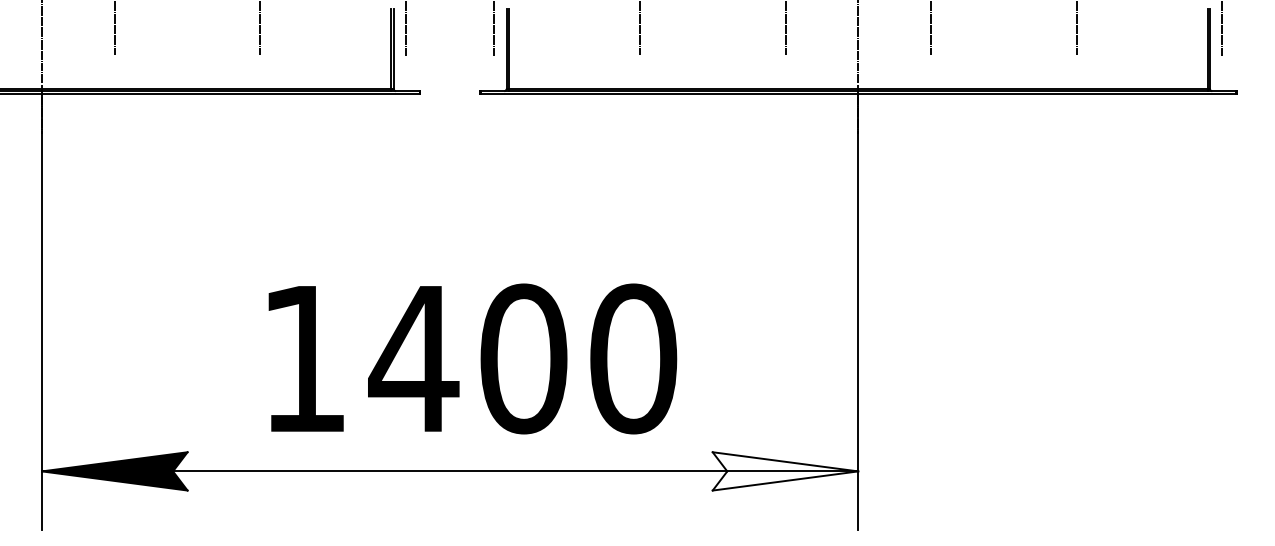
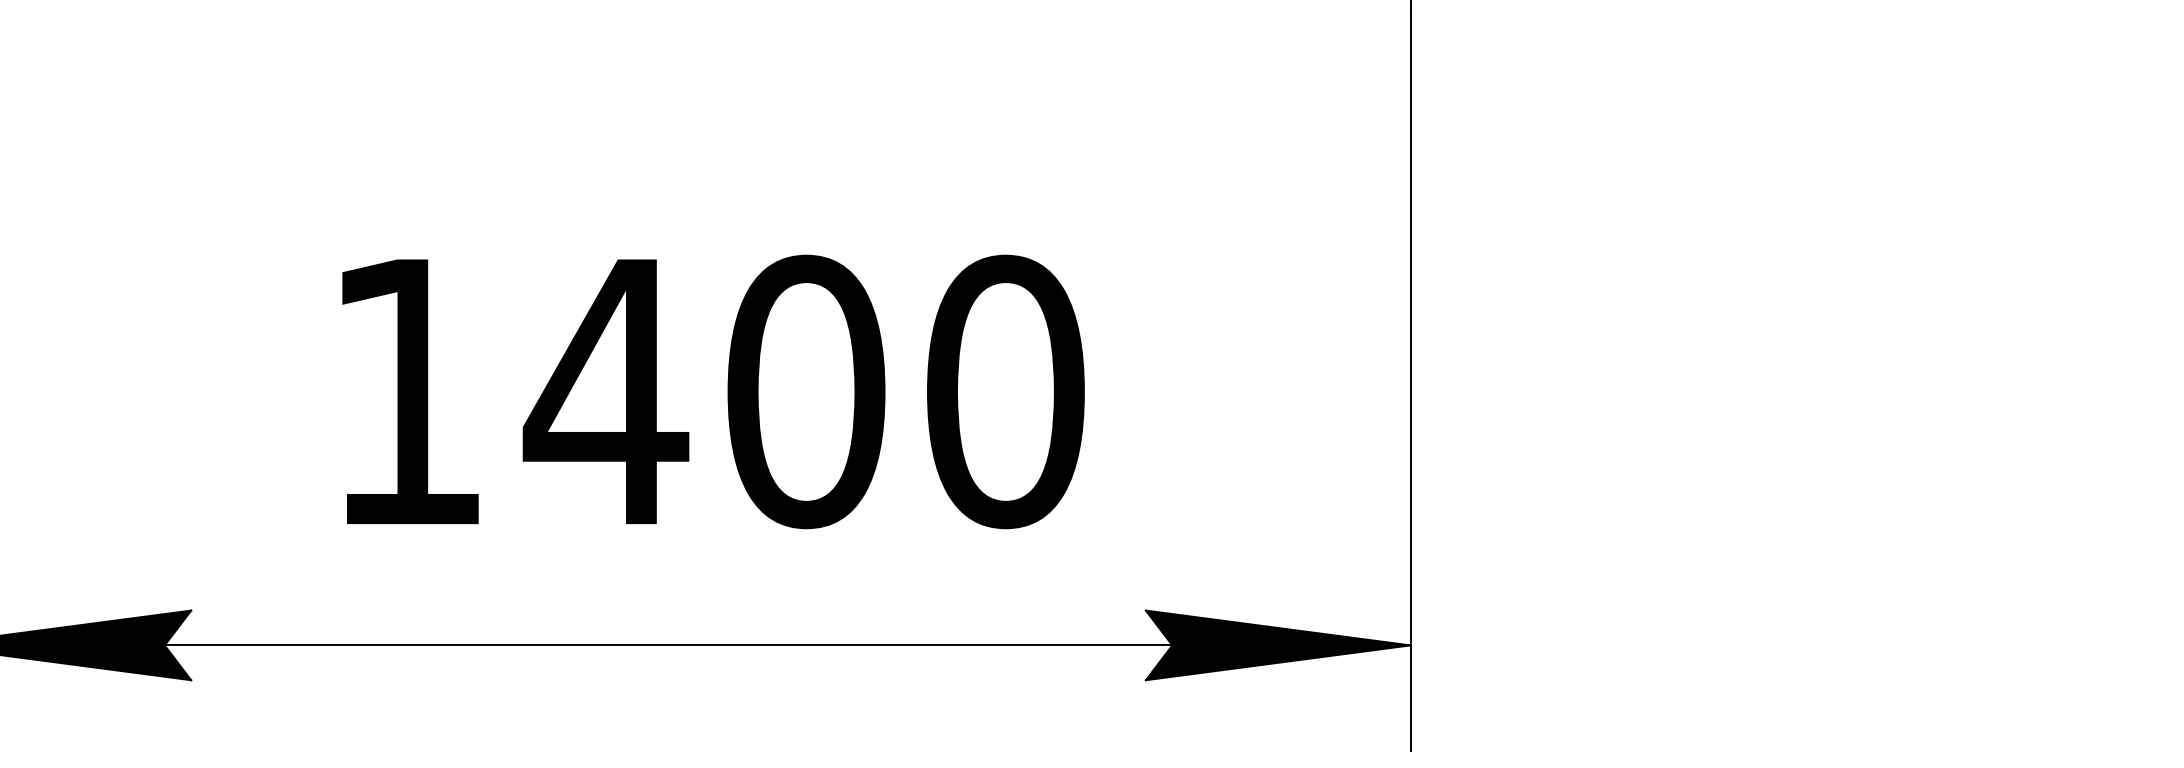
text: (472, 358) -> (712, 391), moved
fill: (785, 471) -> (1278, 645), added

